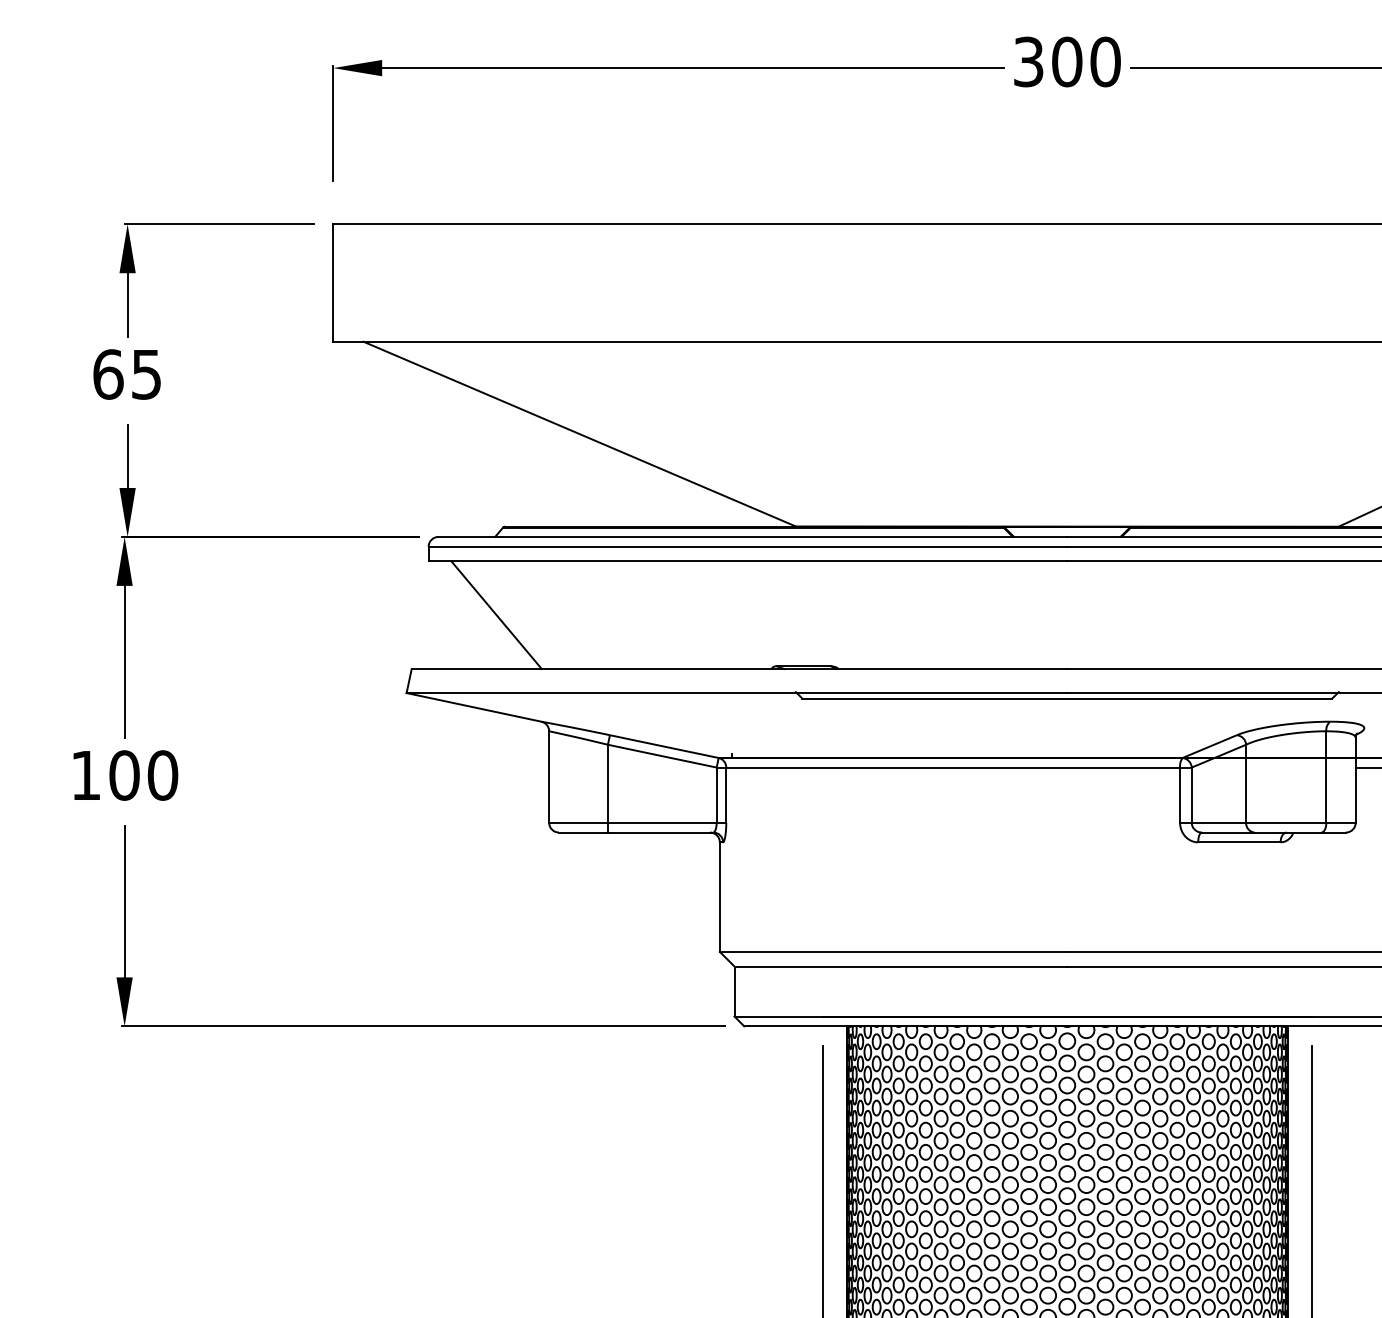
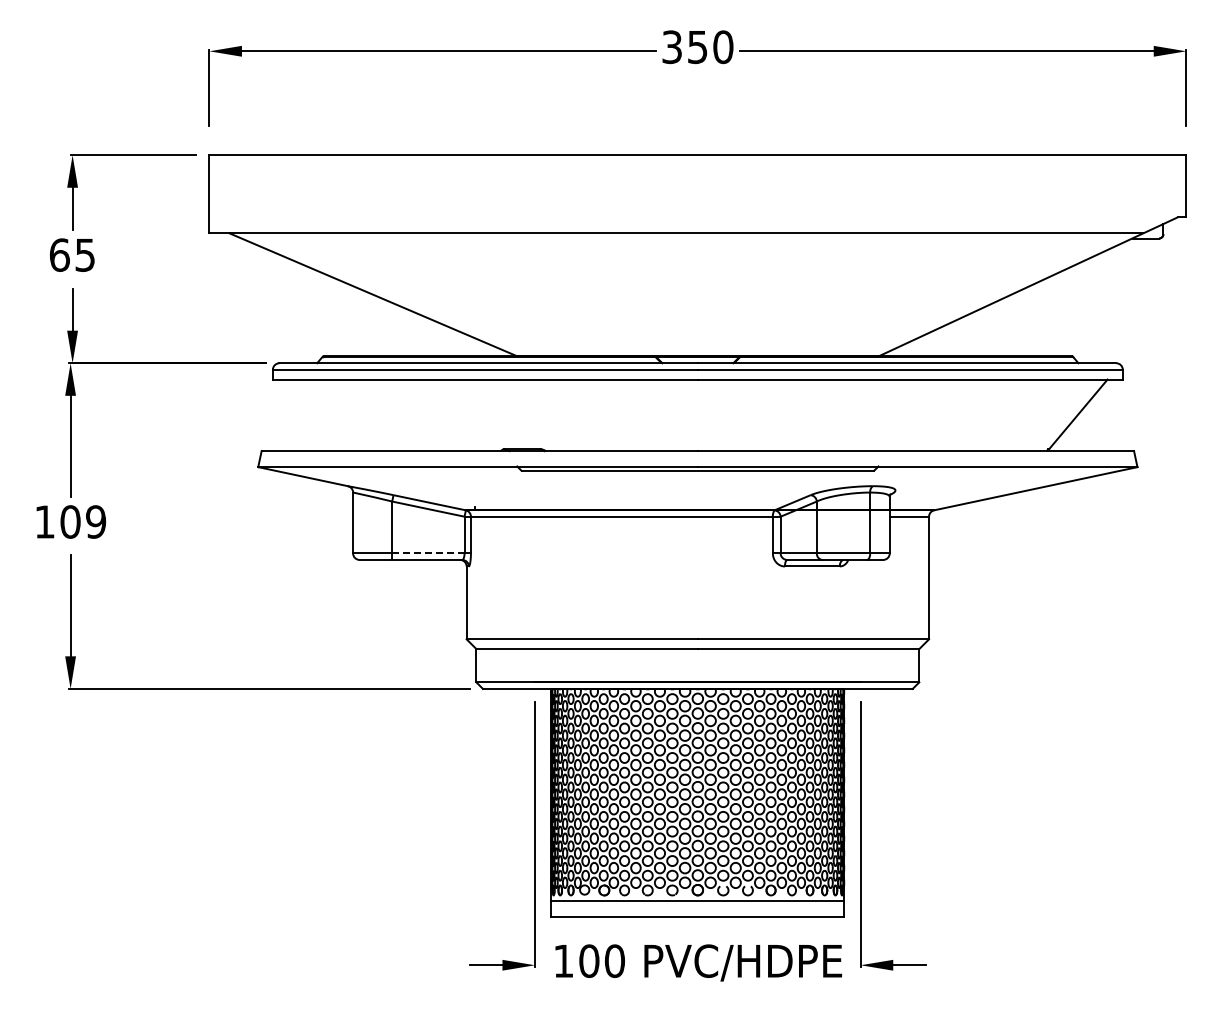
text: (1066, 62) -> (697, 47), 300 -> 350
line: (497, 615) -> (318, 415), removed
text: (163, 774) -> (96, 521), 100 -> 109
line: (662, 822) -> (428, 553), solid -> dashed

